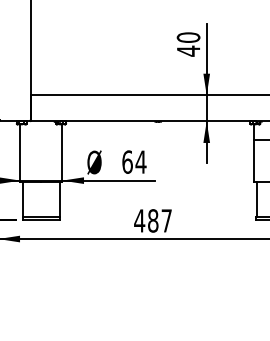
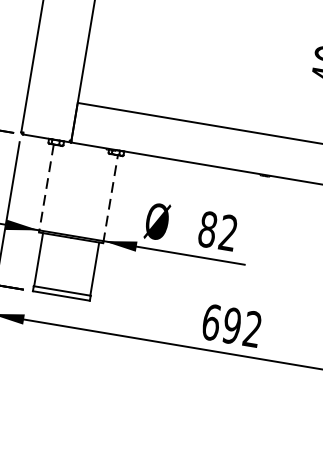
line: (20, 153) -> (46, 188), solid -> dashed
line: (62, 153) -> (110, 199), solid -> dashed
text: (134, 161) -> (218, 230), 64 -> 82
text: (152, 220) -> (231, 325), 487 -> 692

